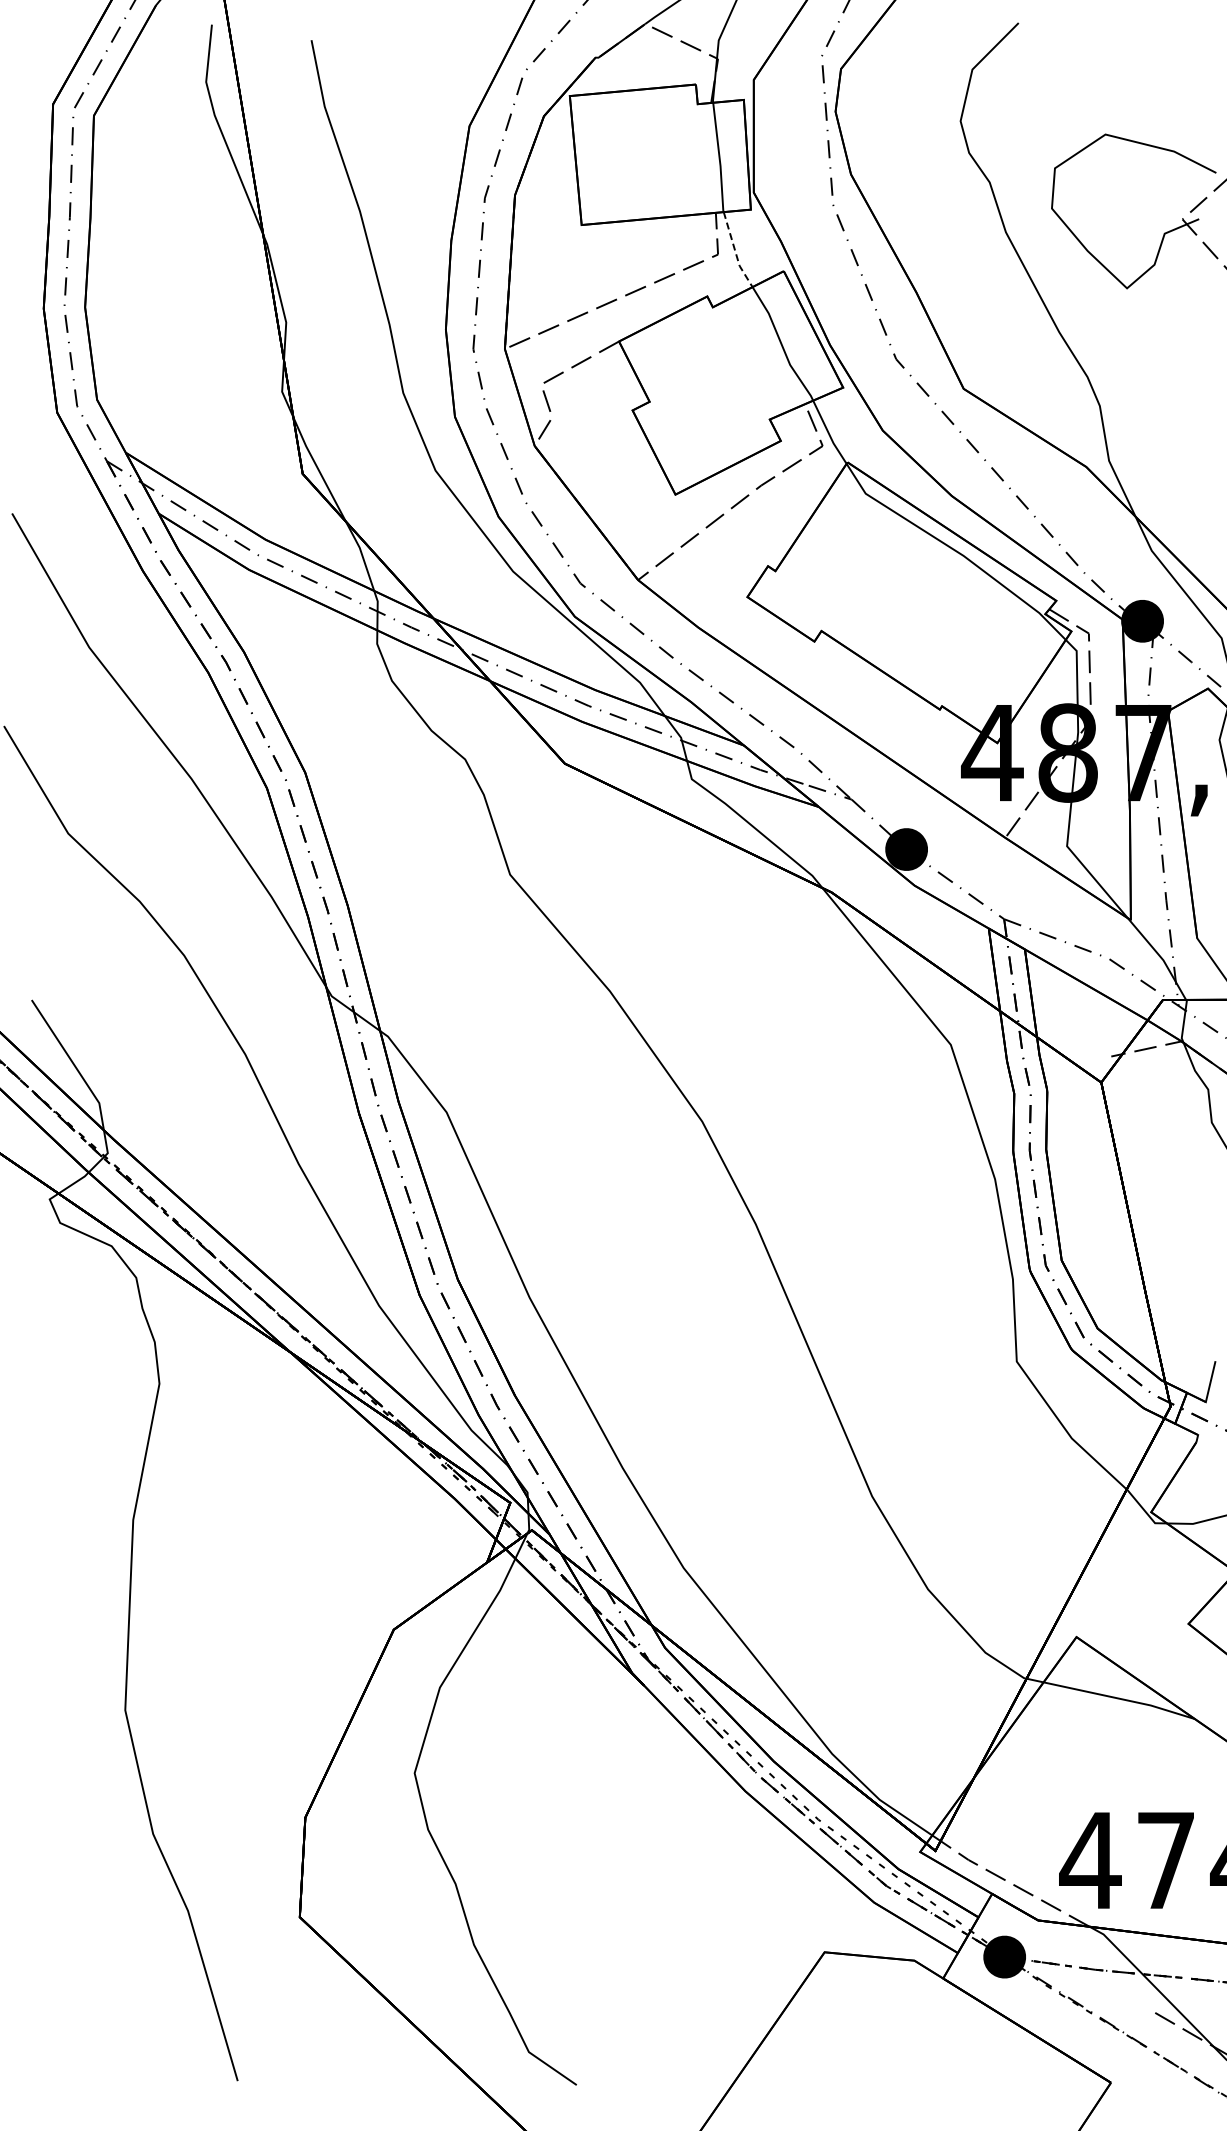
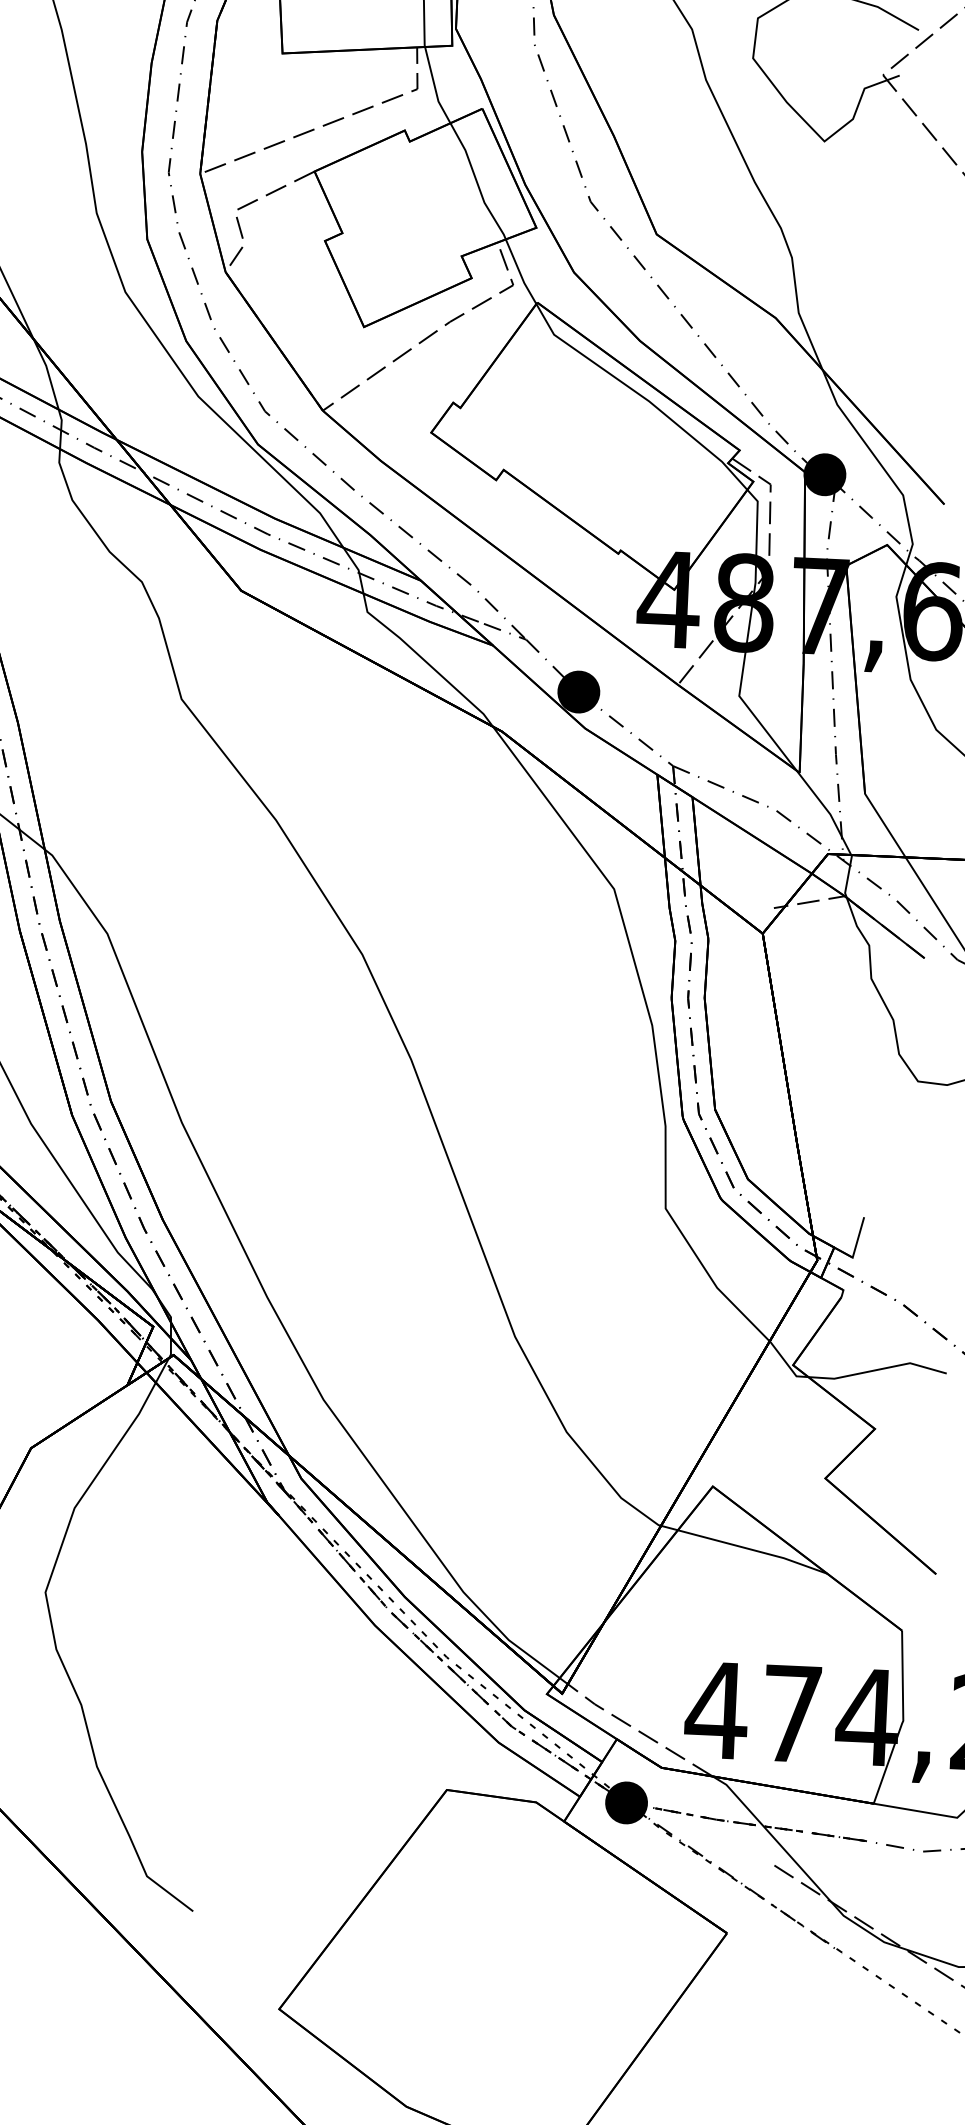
line: (735, 251) -> (435, 86), dashed -> solid

